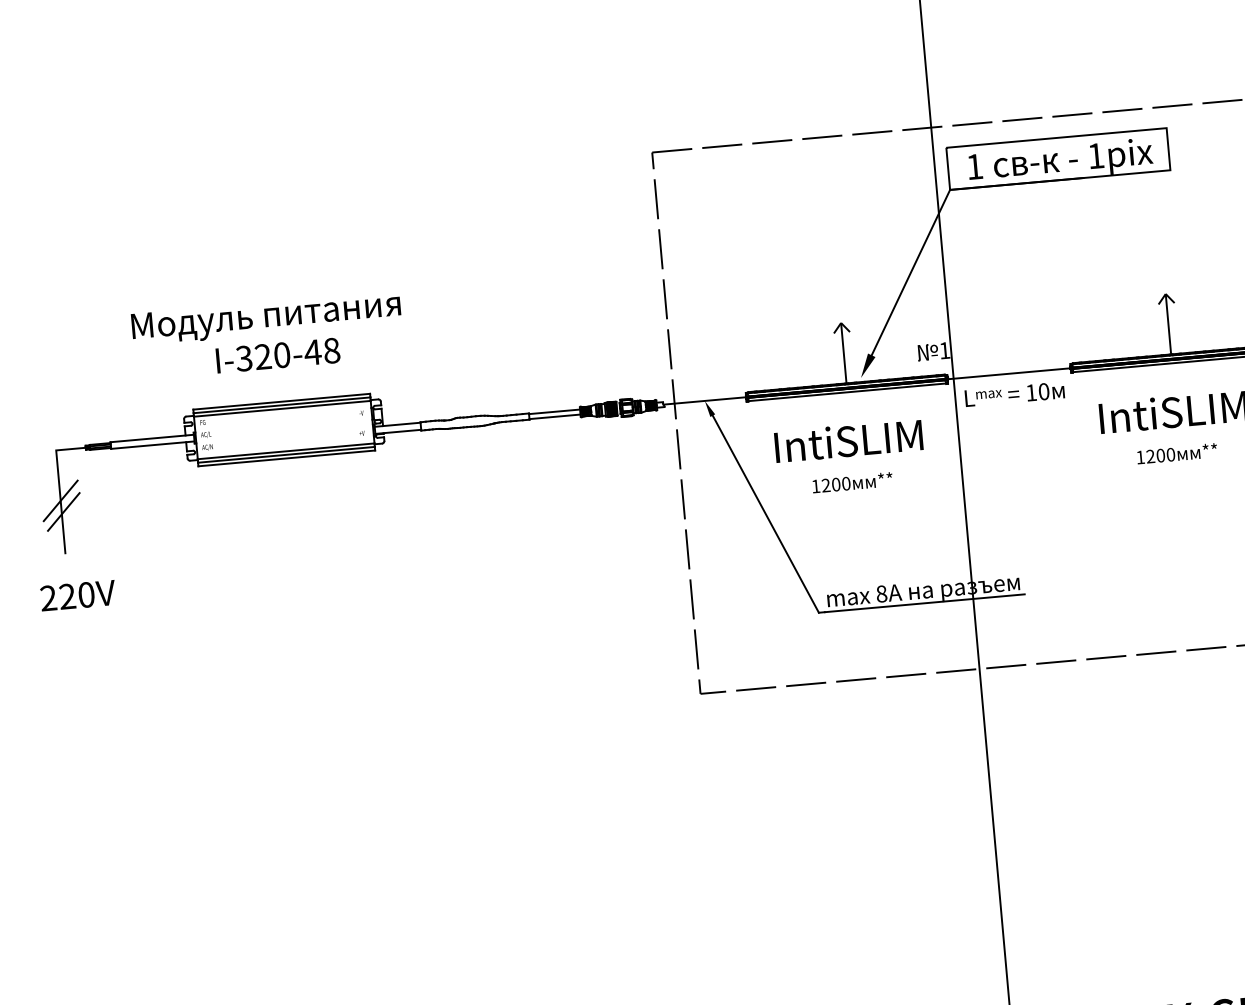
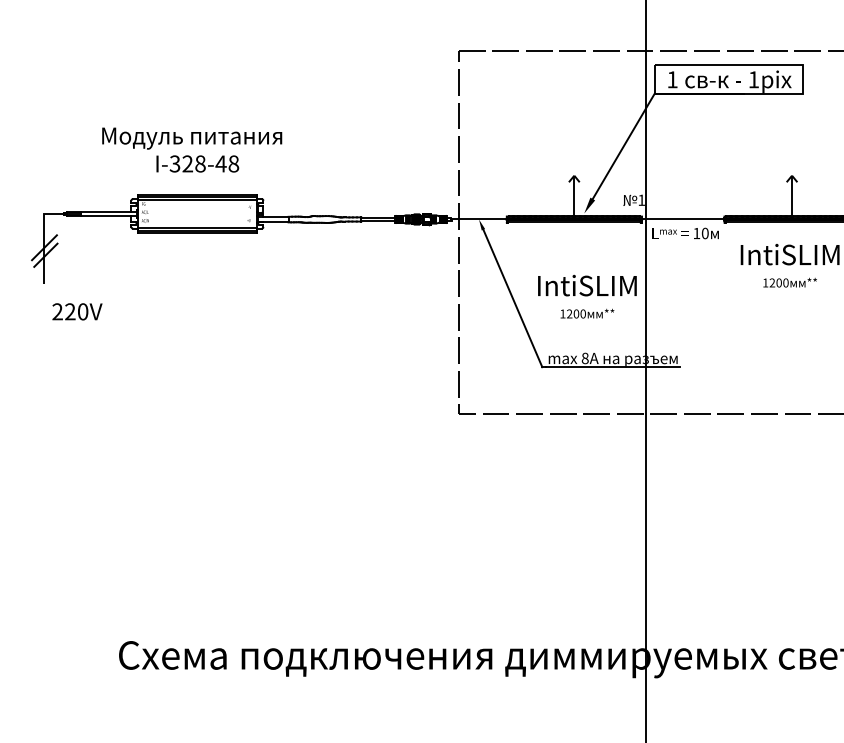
text: (282, 354) -> (200, 163), I-320-48 -> I-328-48
text: (850, 457) -> (587, 296), moved
text: (78, 595) -> (77, 311), moved

